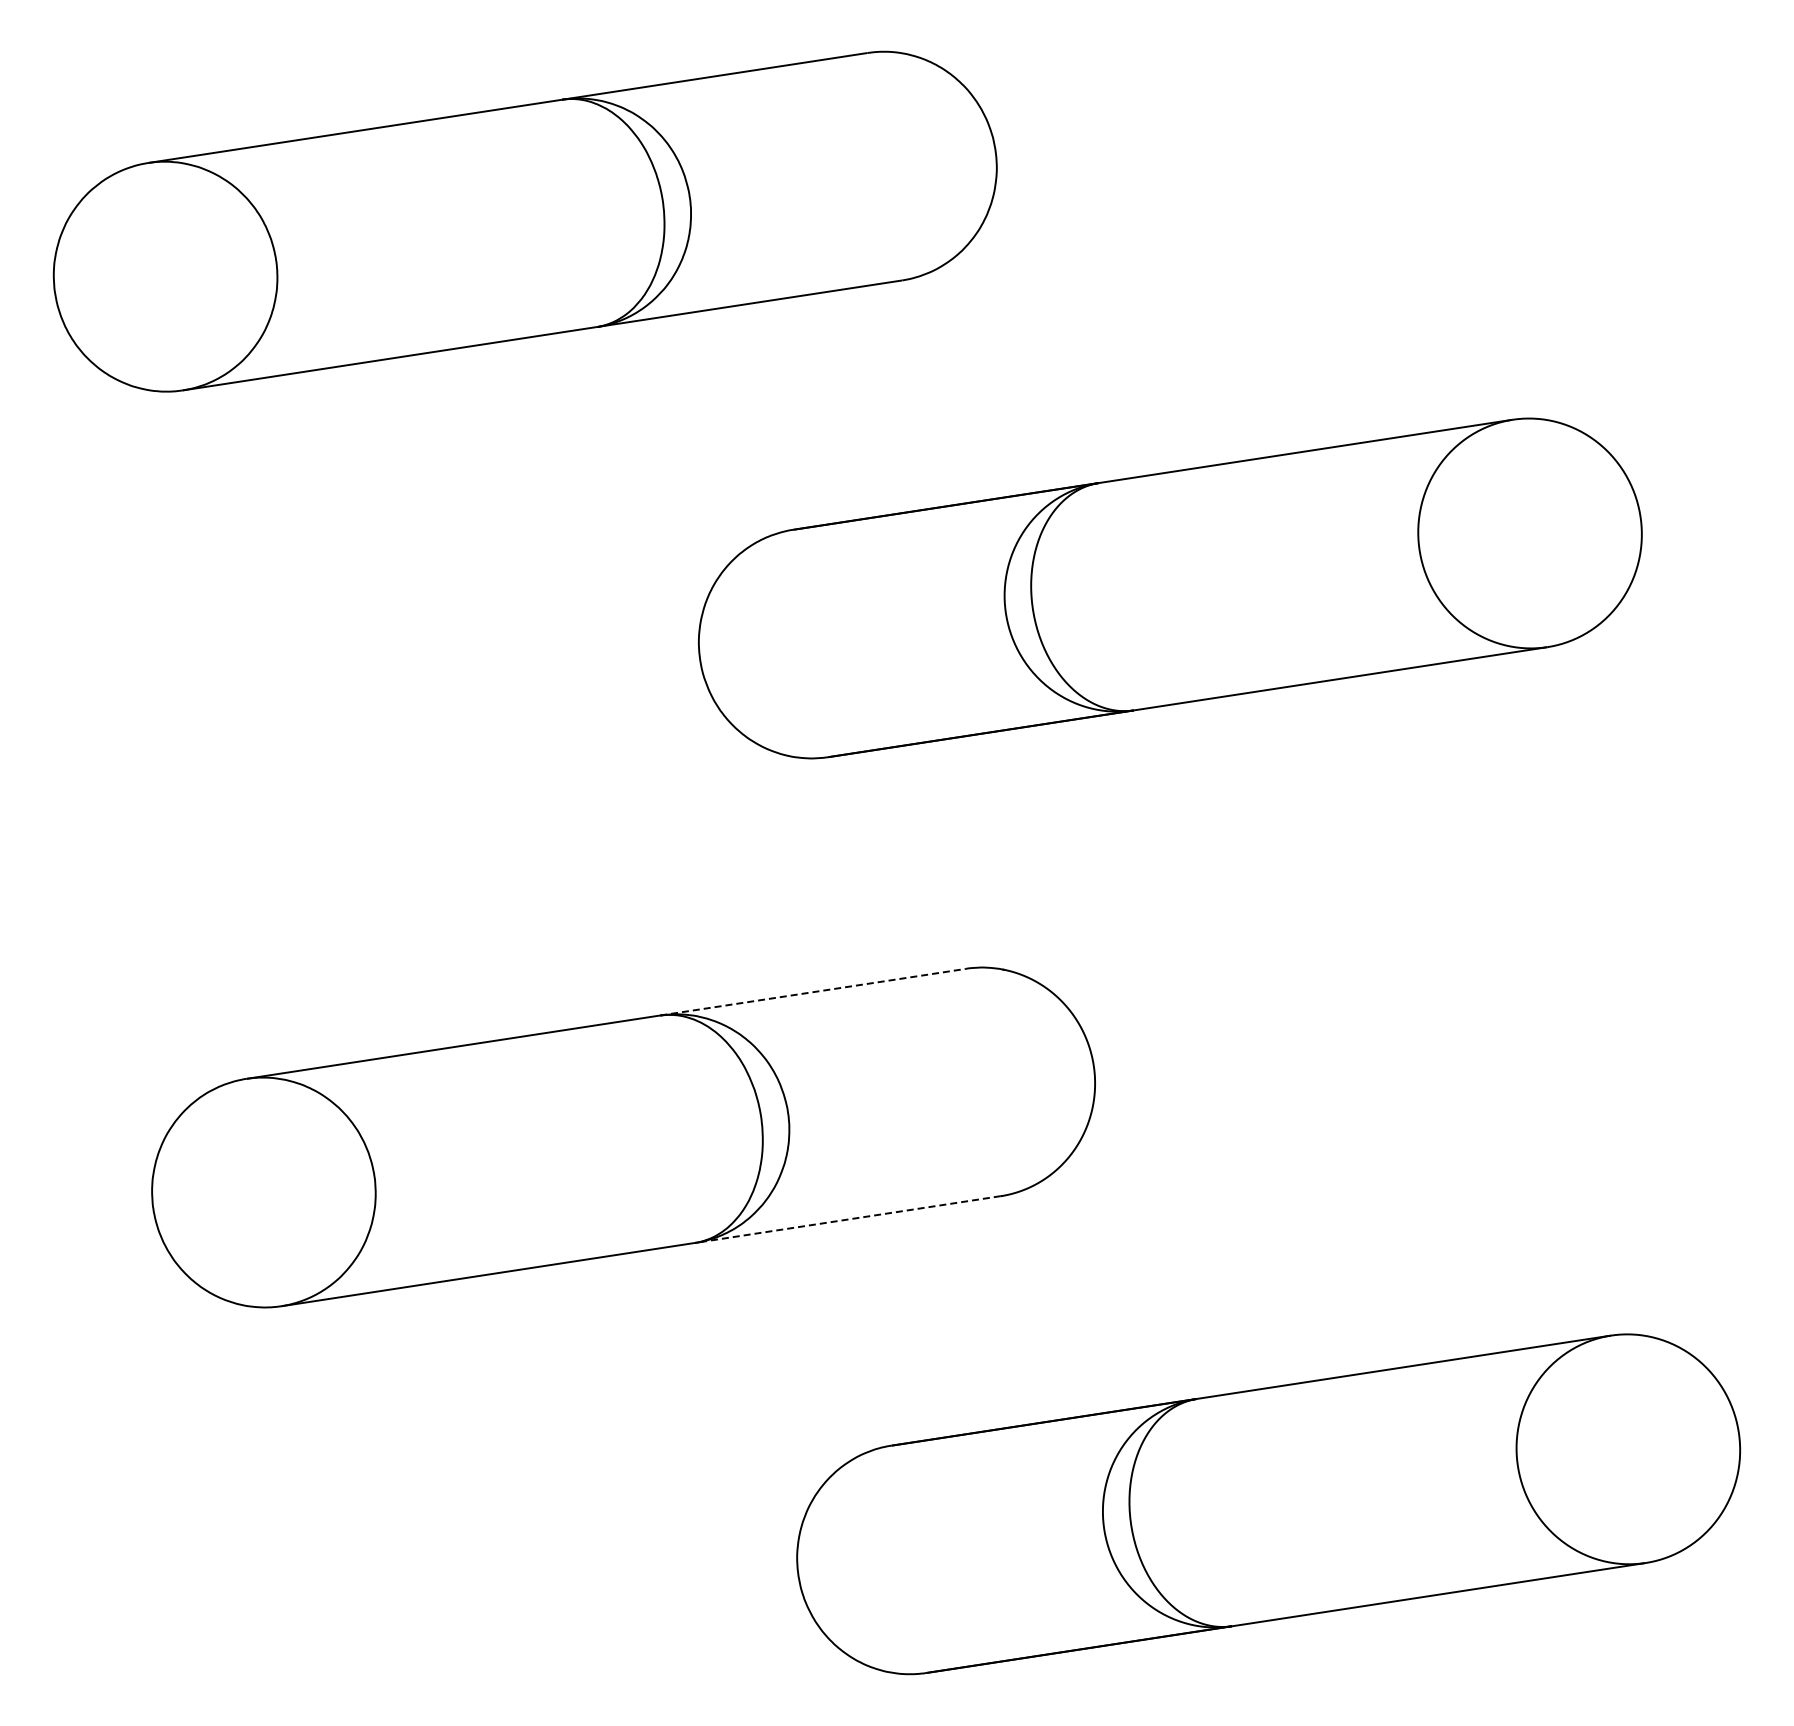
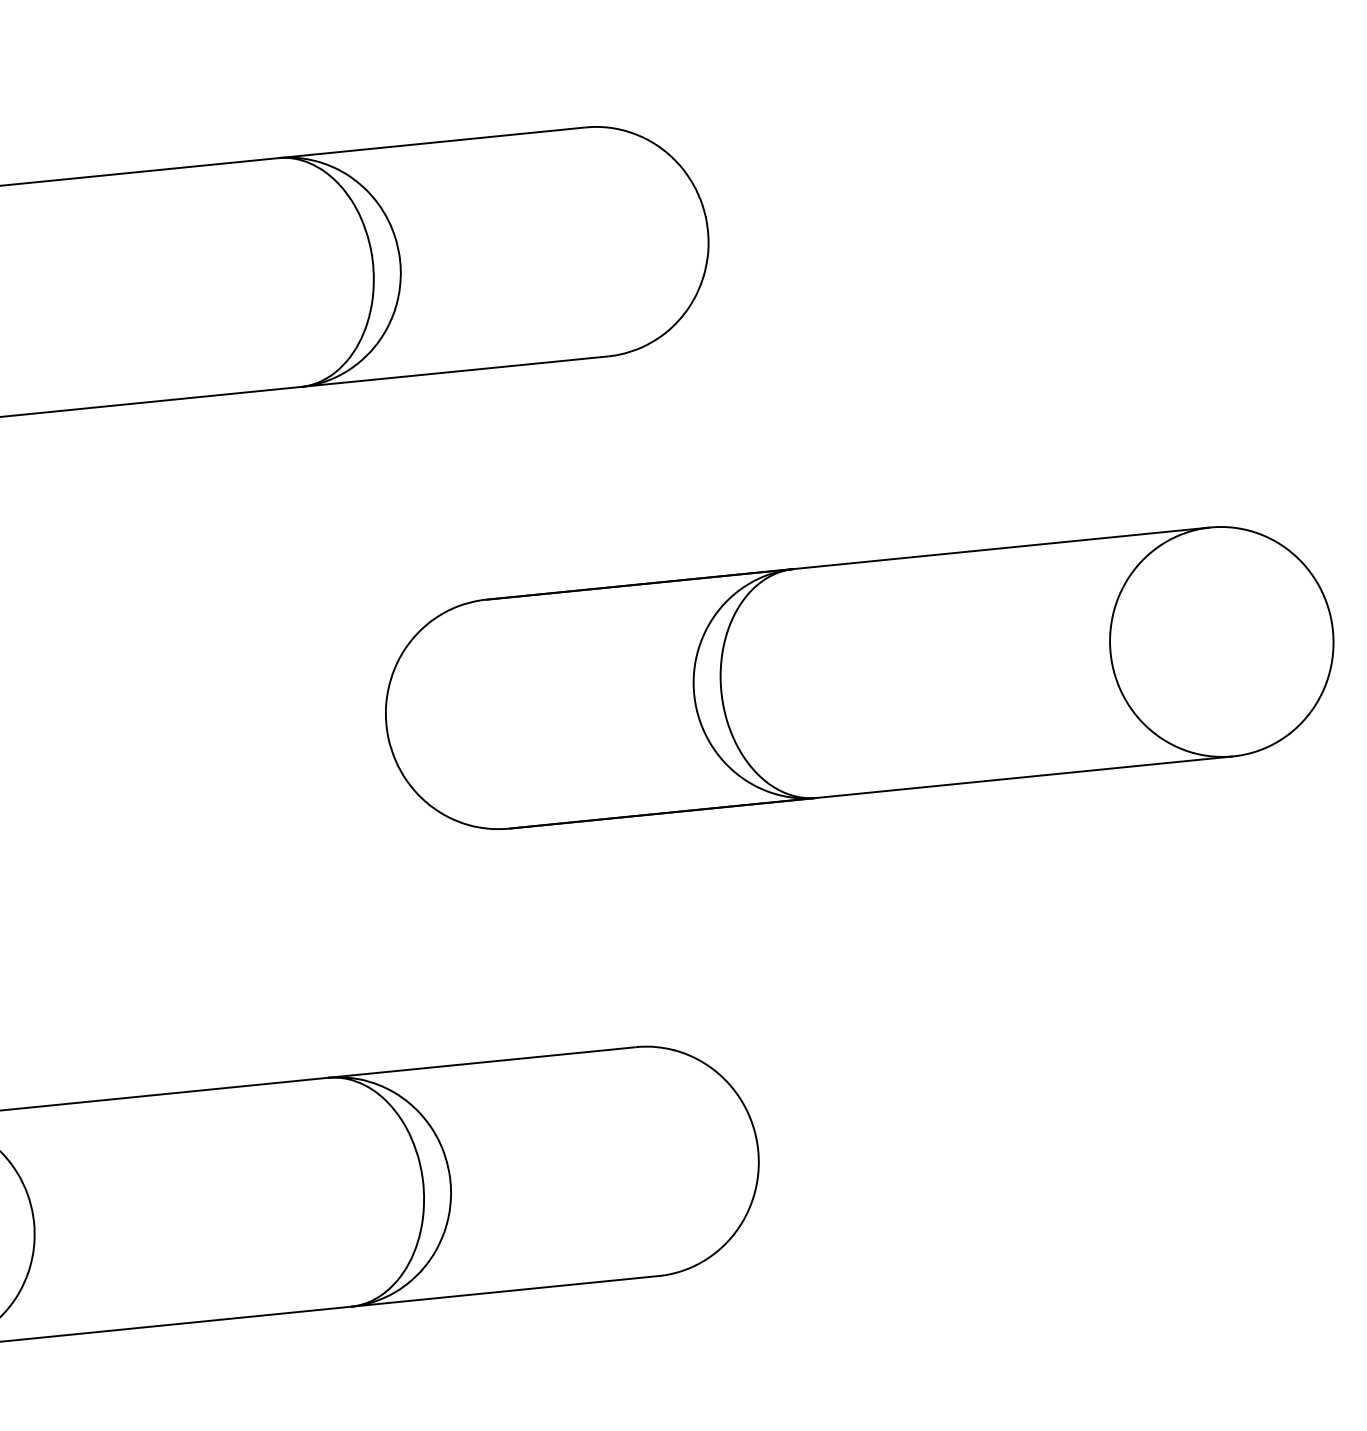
line: (813, 992) -> (482, 1062), dashed -> solid
line: (847, 1219) -> (504, 1291), dashed -> solid

